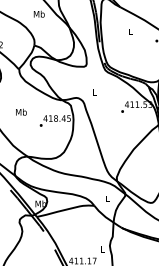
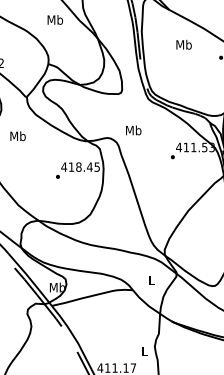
text: (130, 31) -> (183, 44), L -> Mb
text: (94, 92) -> (133, 130), L -> Mb
text: (21, 112) -> (17, 136), moved

